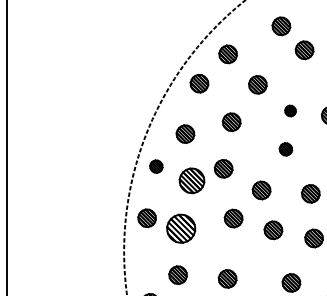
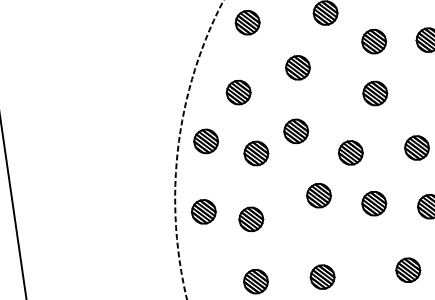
part: (290, 110) -> (373, 40), size x1.67
part: (285, 149) -> (374, 93), size x1.43
part: (156, 166) -> (206, 141), size x1.43
part: (191, 180) -> (255, 153), size x0.71
part: (181, 228) -> (251, 218), size x0.62

